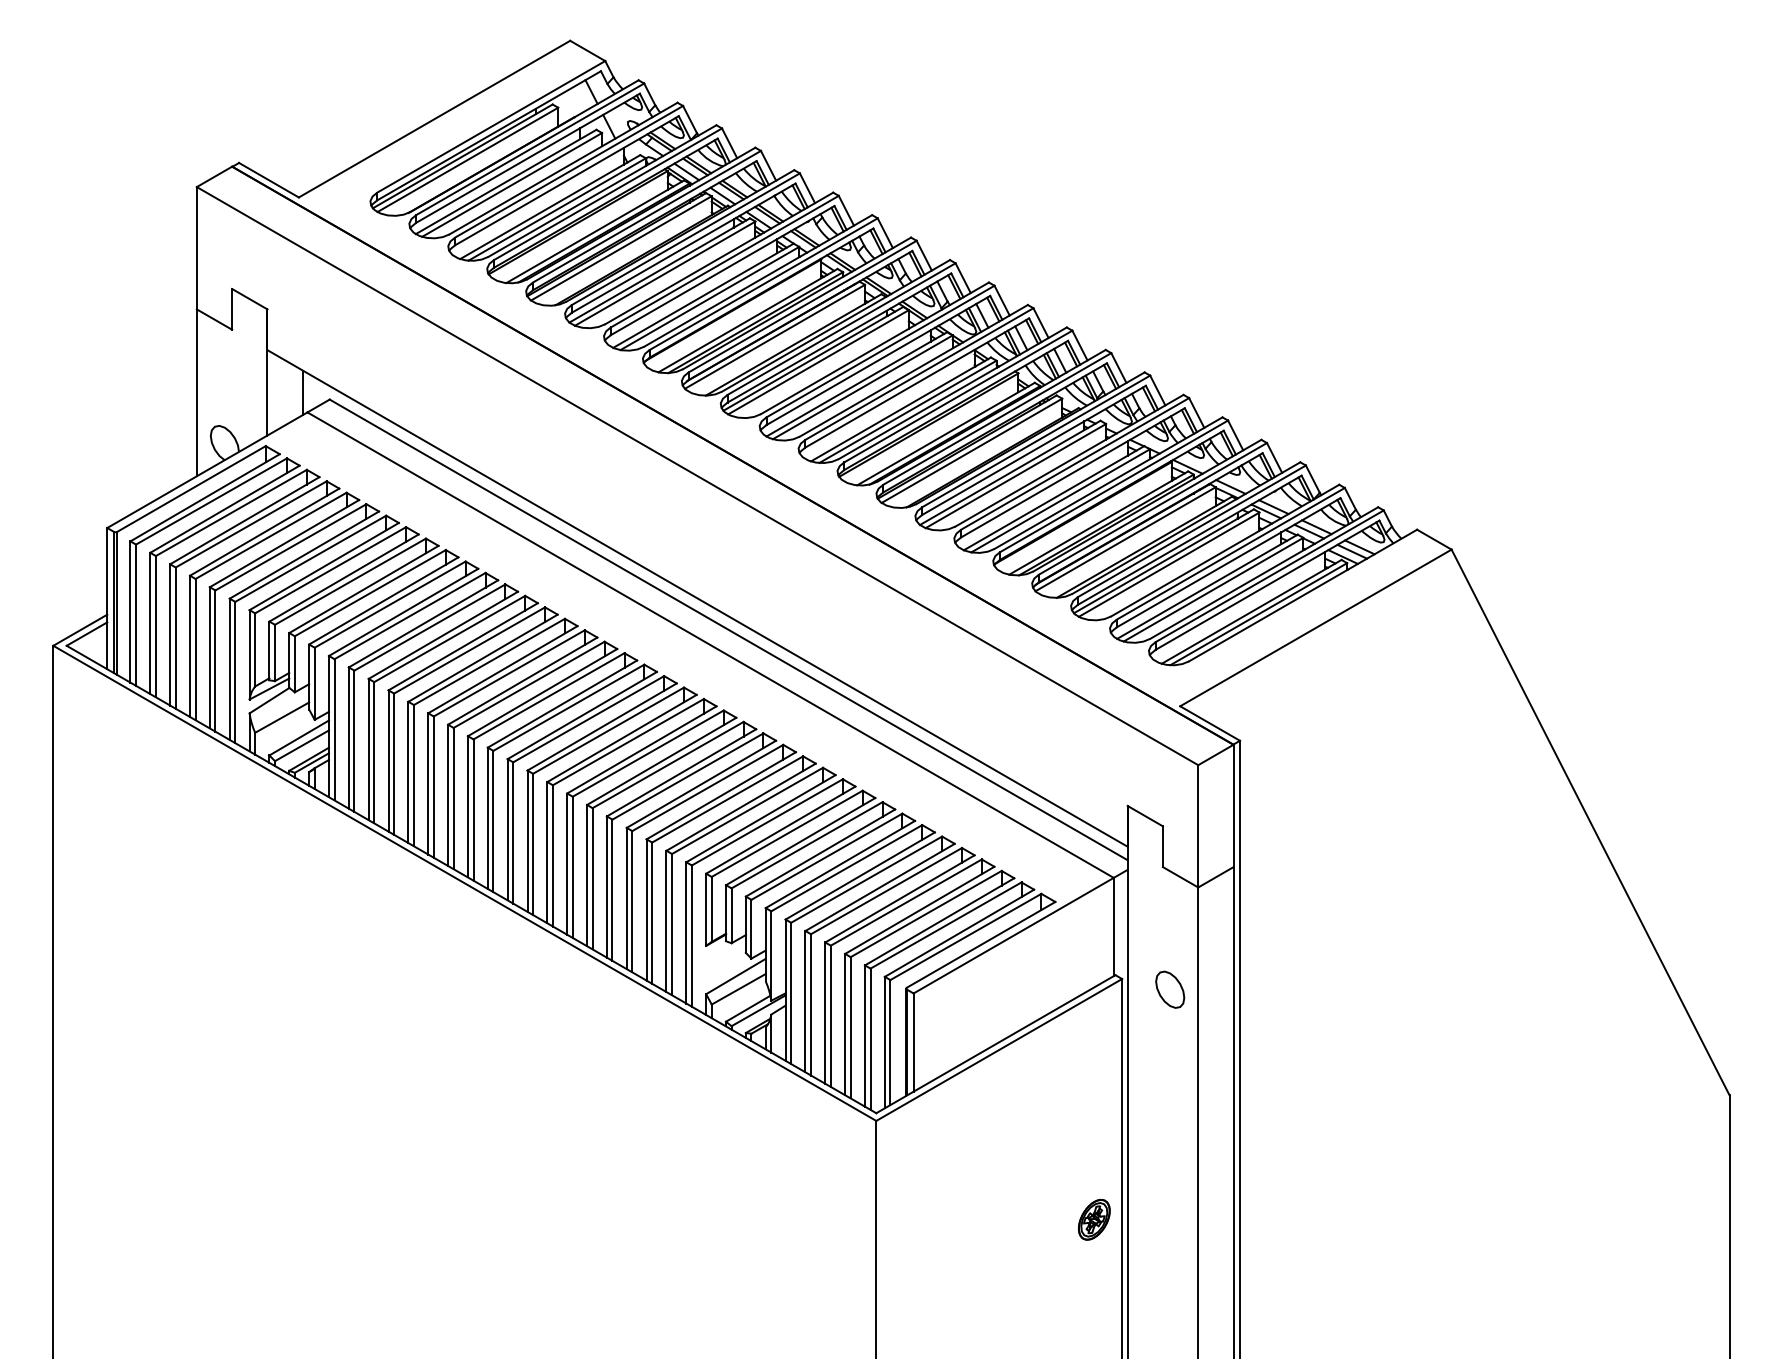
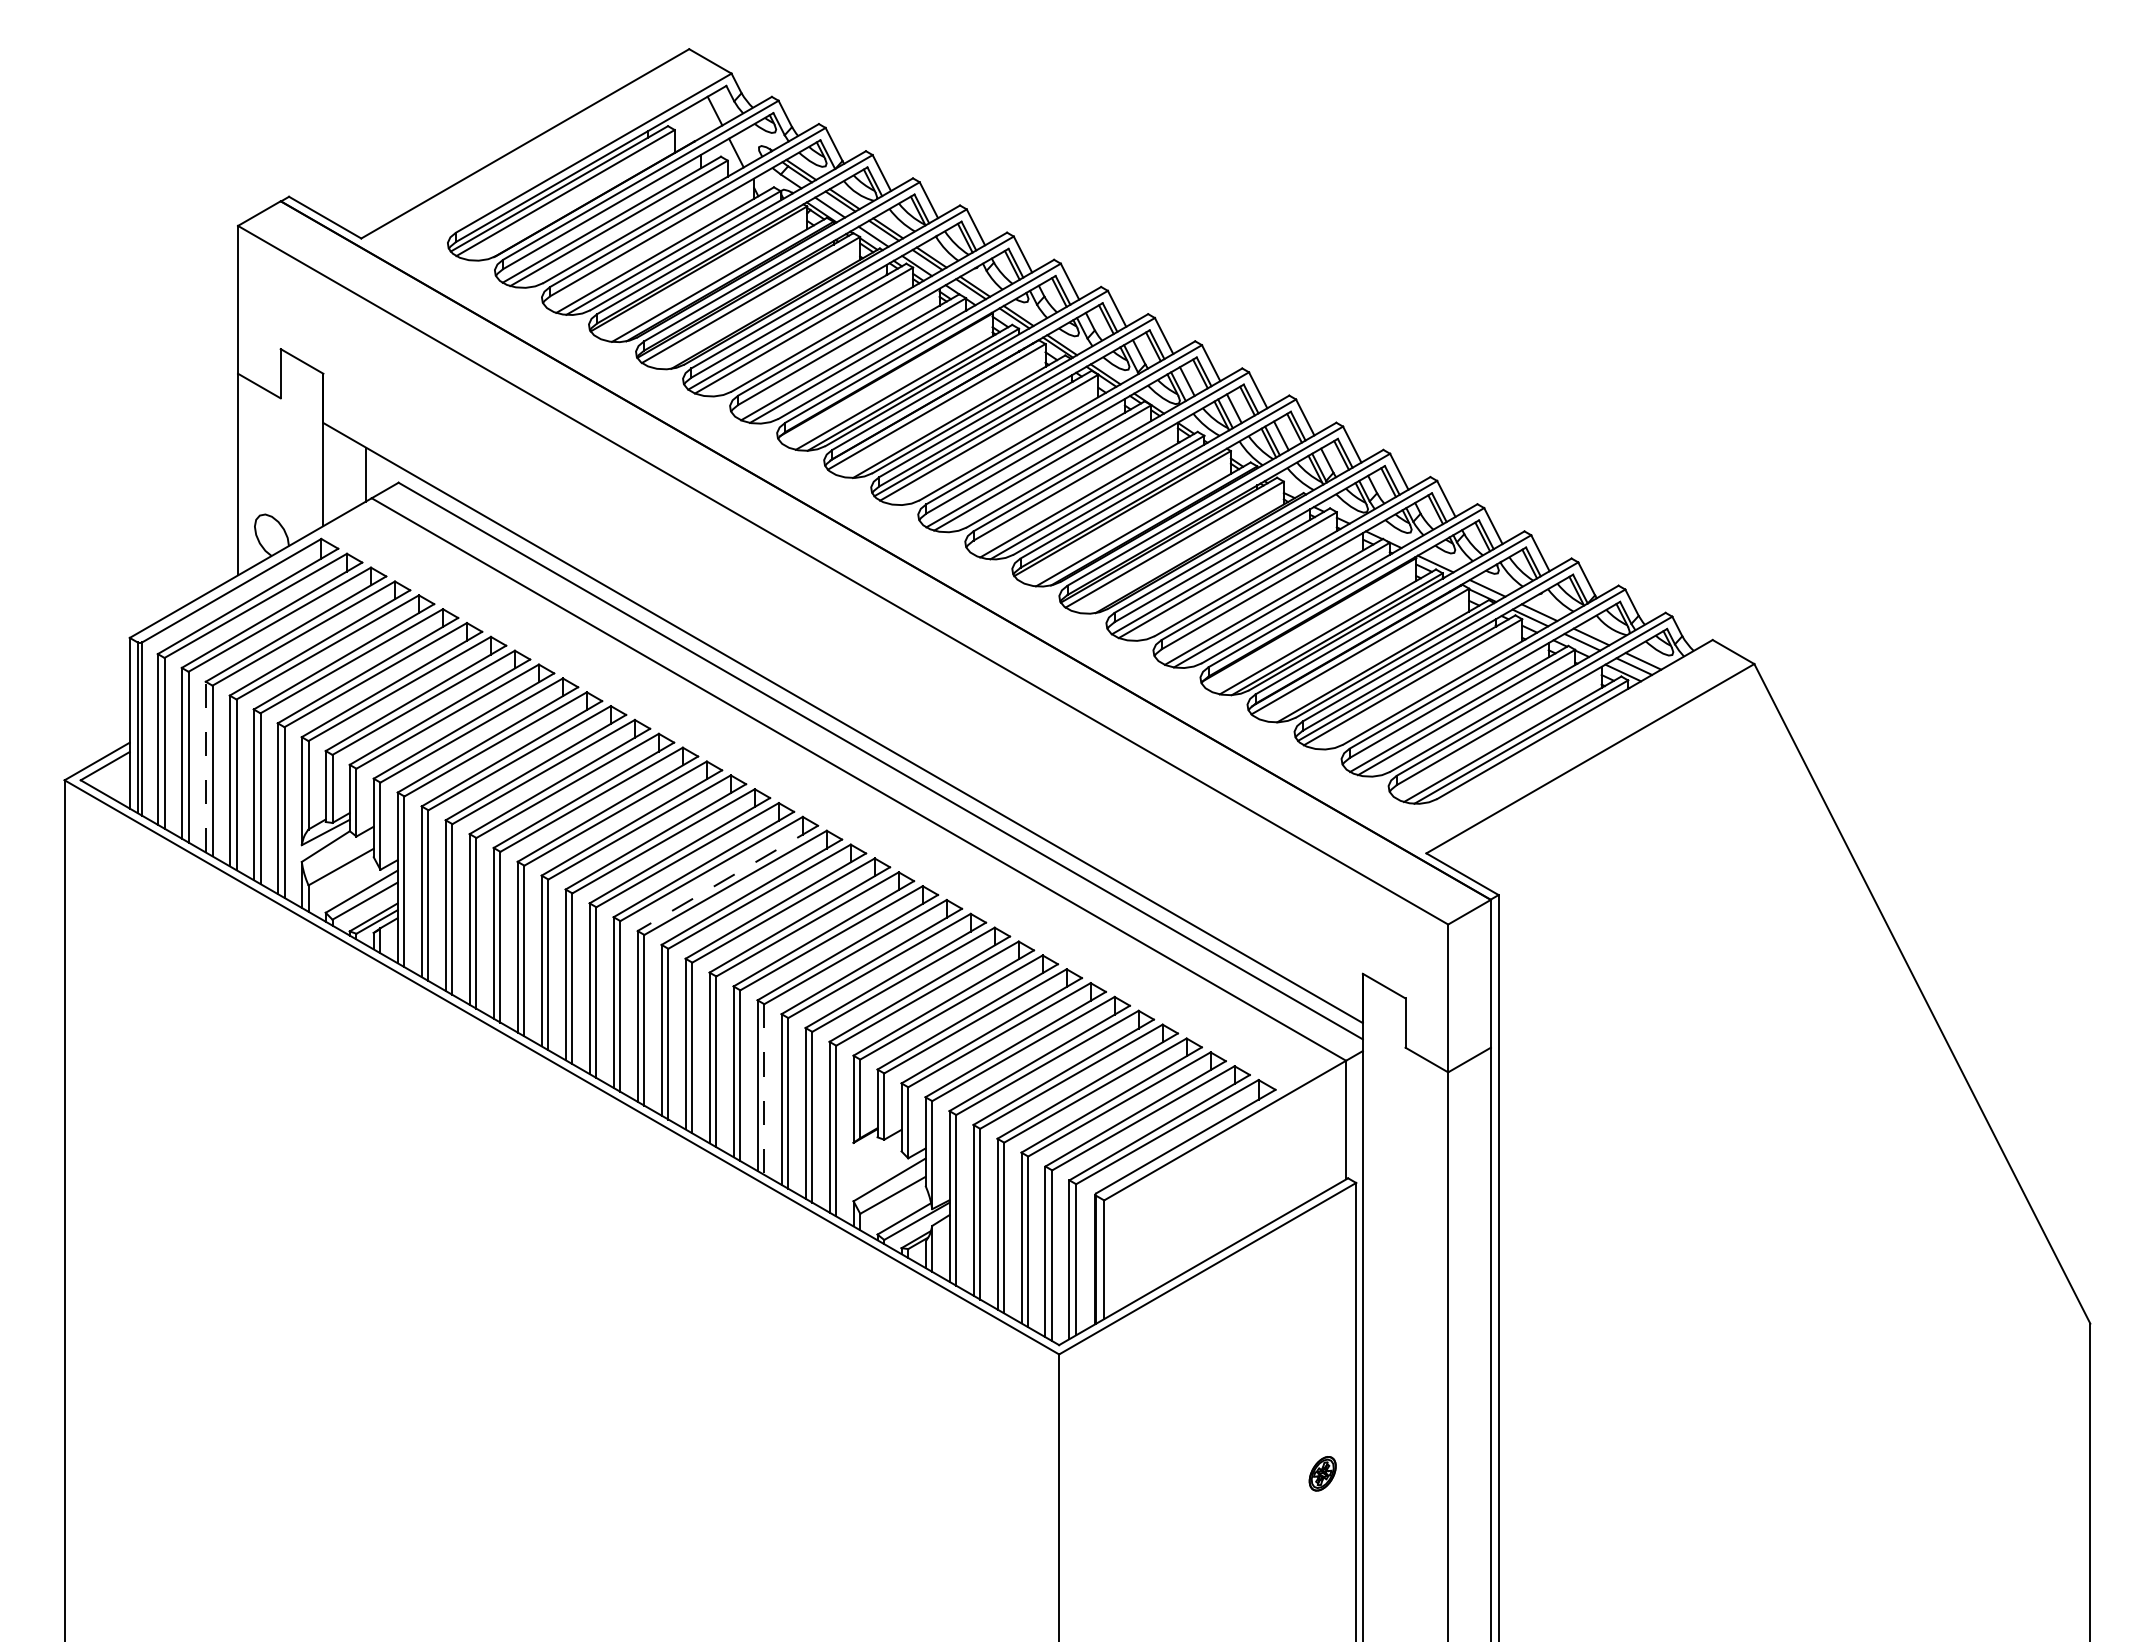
line: (169, 634) -> (205, 766), solid -> dashed
line: (601, 727) -> (727, 878), solid -> dashed
line: (632, 902) -> (764, 1090), solid -> dashed
part: (1170, 989) -> (1414, 1195), removed
part: (1094, 1219) -> (1322, 1473), size x0.7

